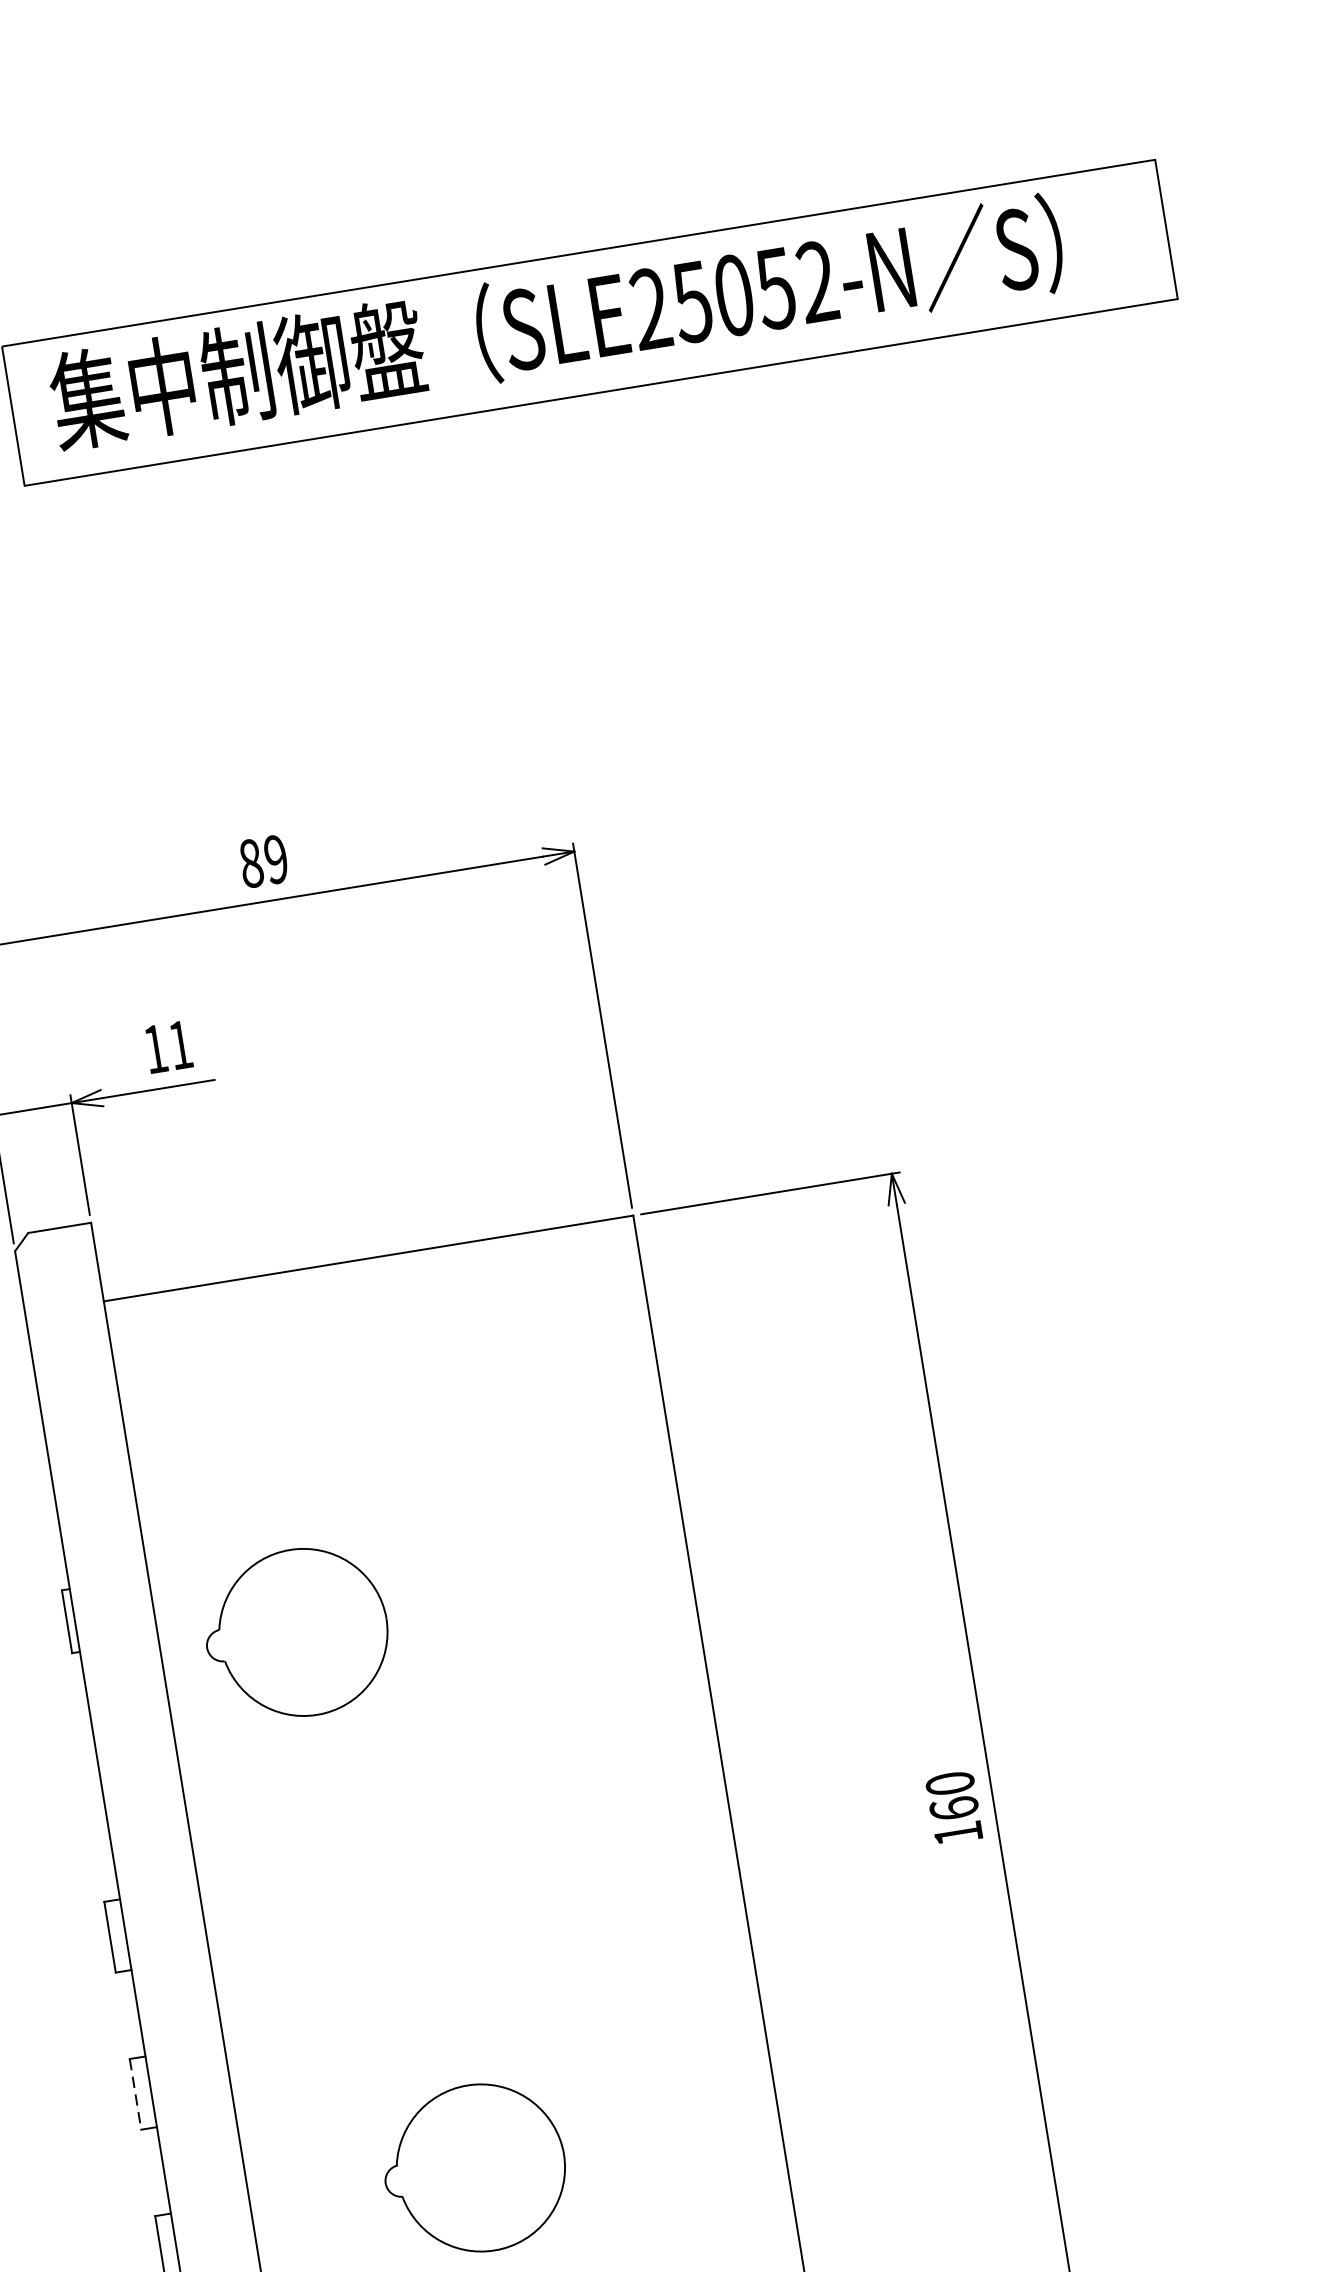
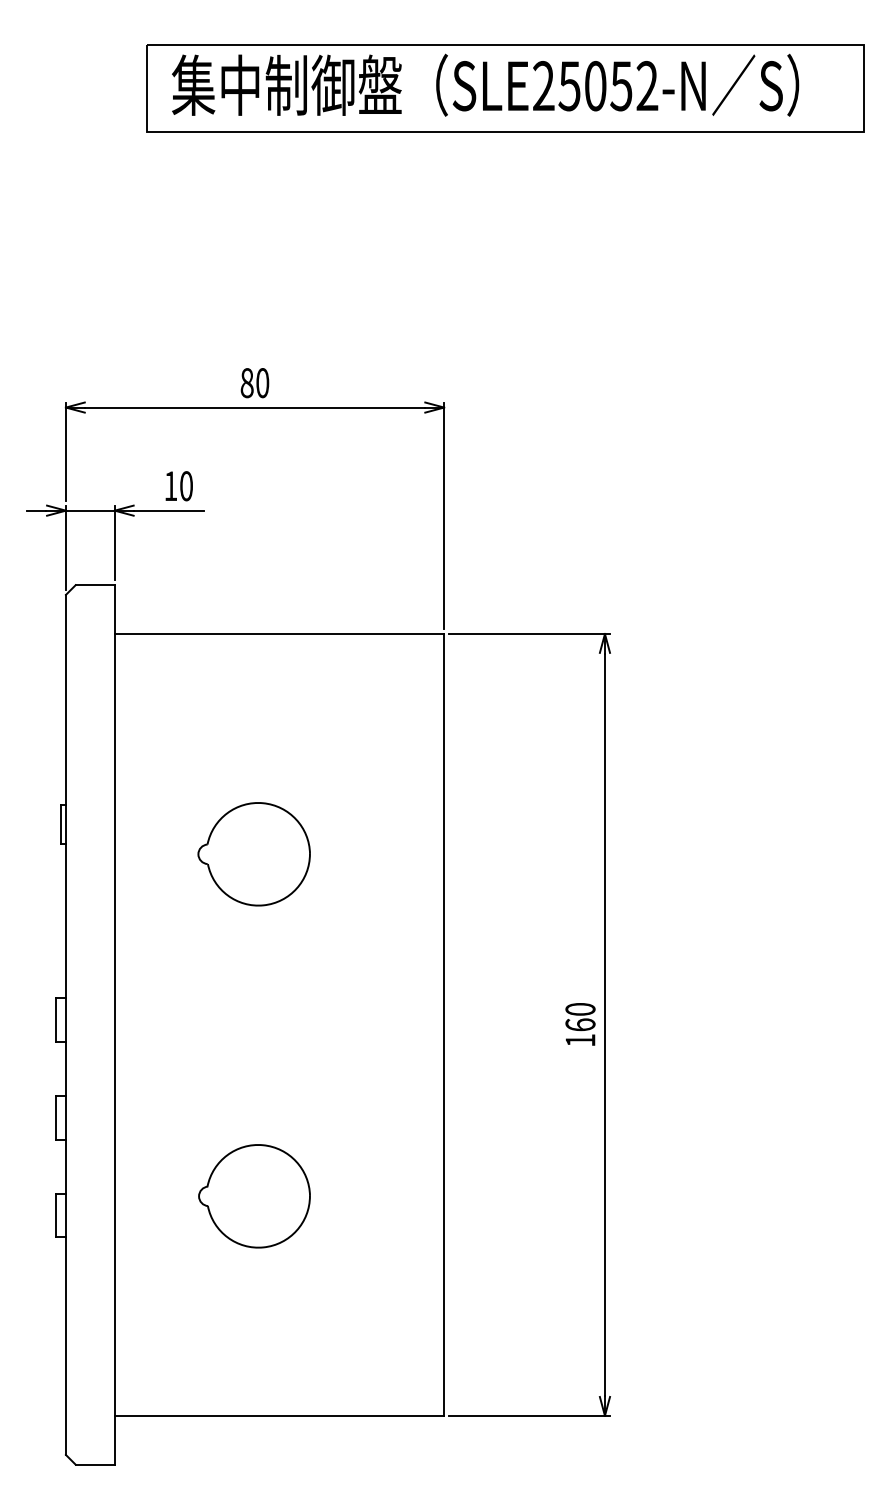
text: (276, 860) -> (262, 383), 89 -> 80
text: (180, 1045) -> (186, 486), 11 -> 10
part: (295, 1634) -> (253, 854), moved
line: (135, 2093) -> (56, 1117), dashed -> solid

